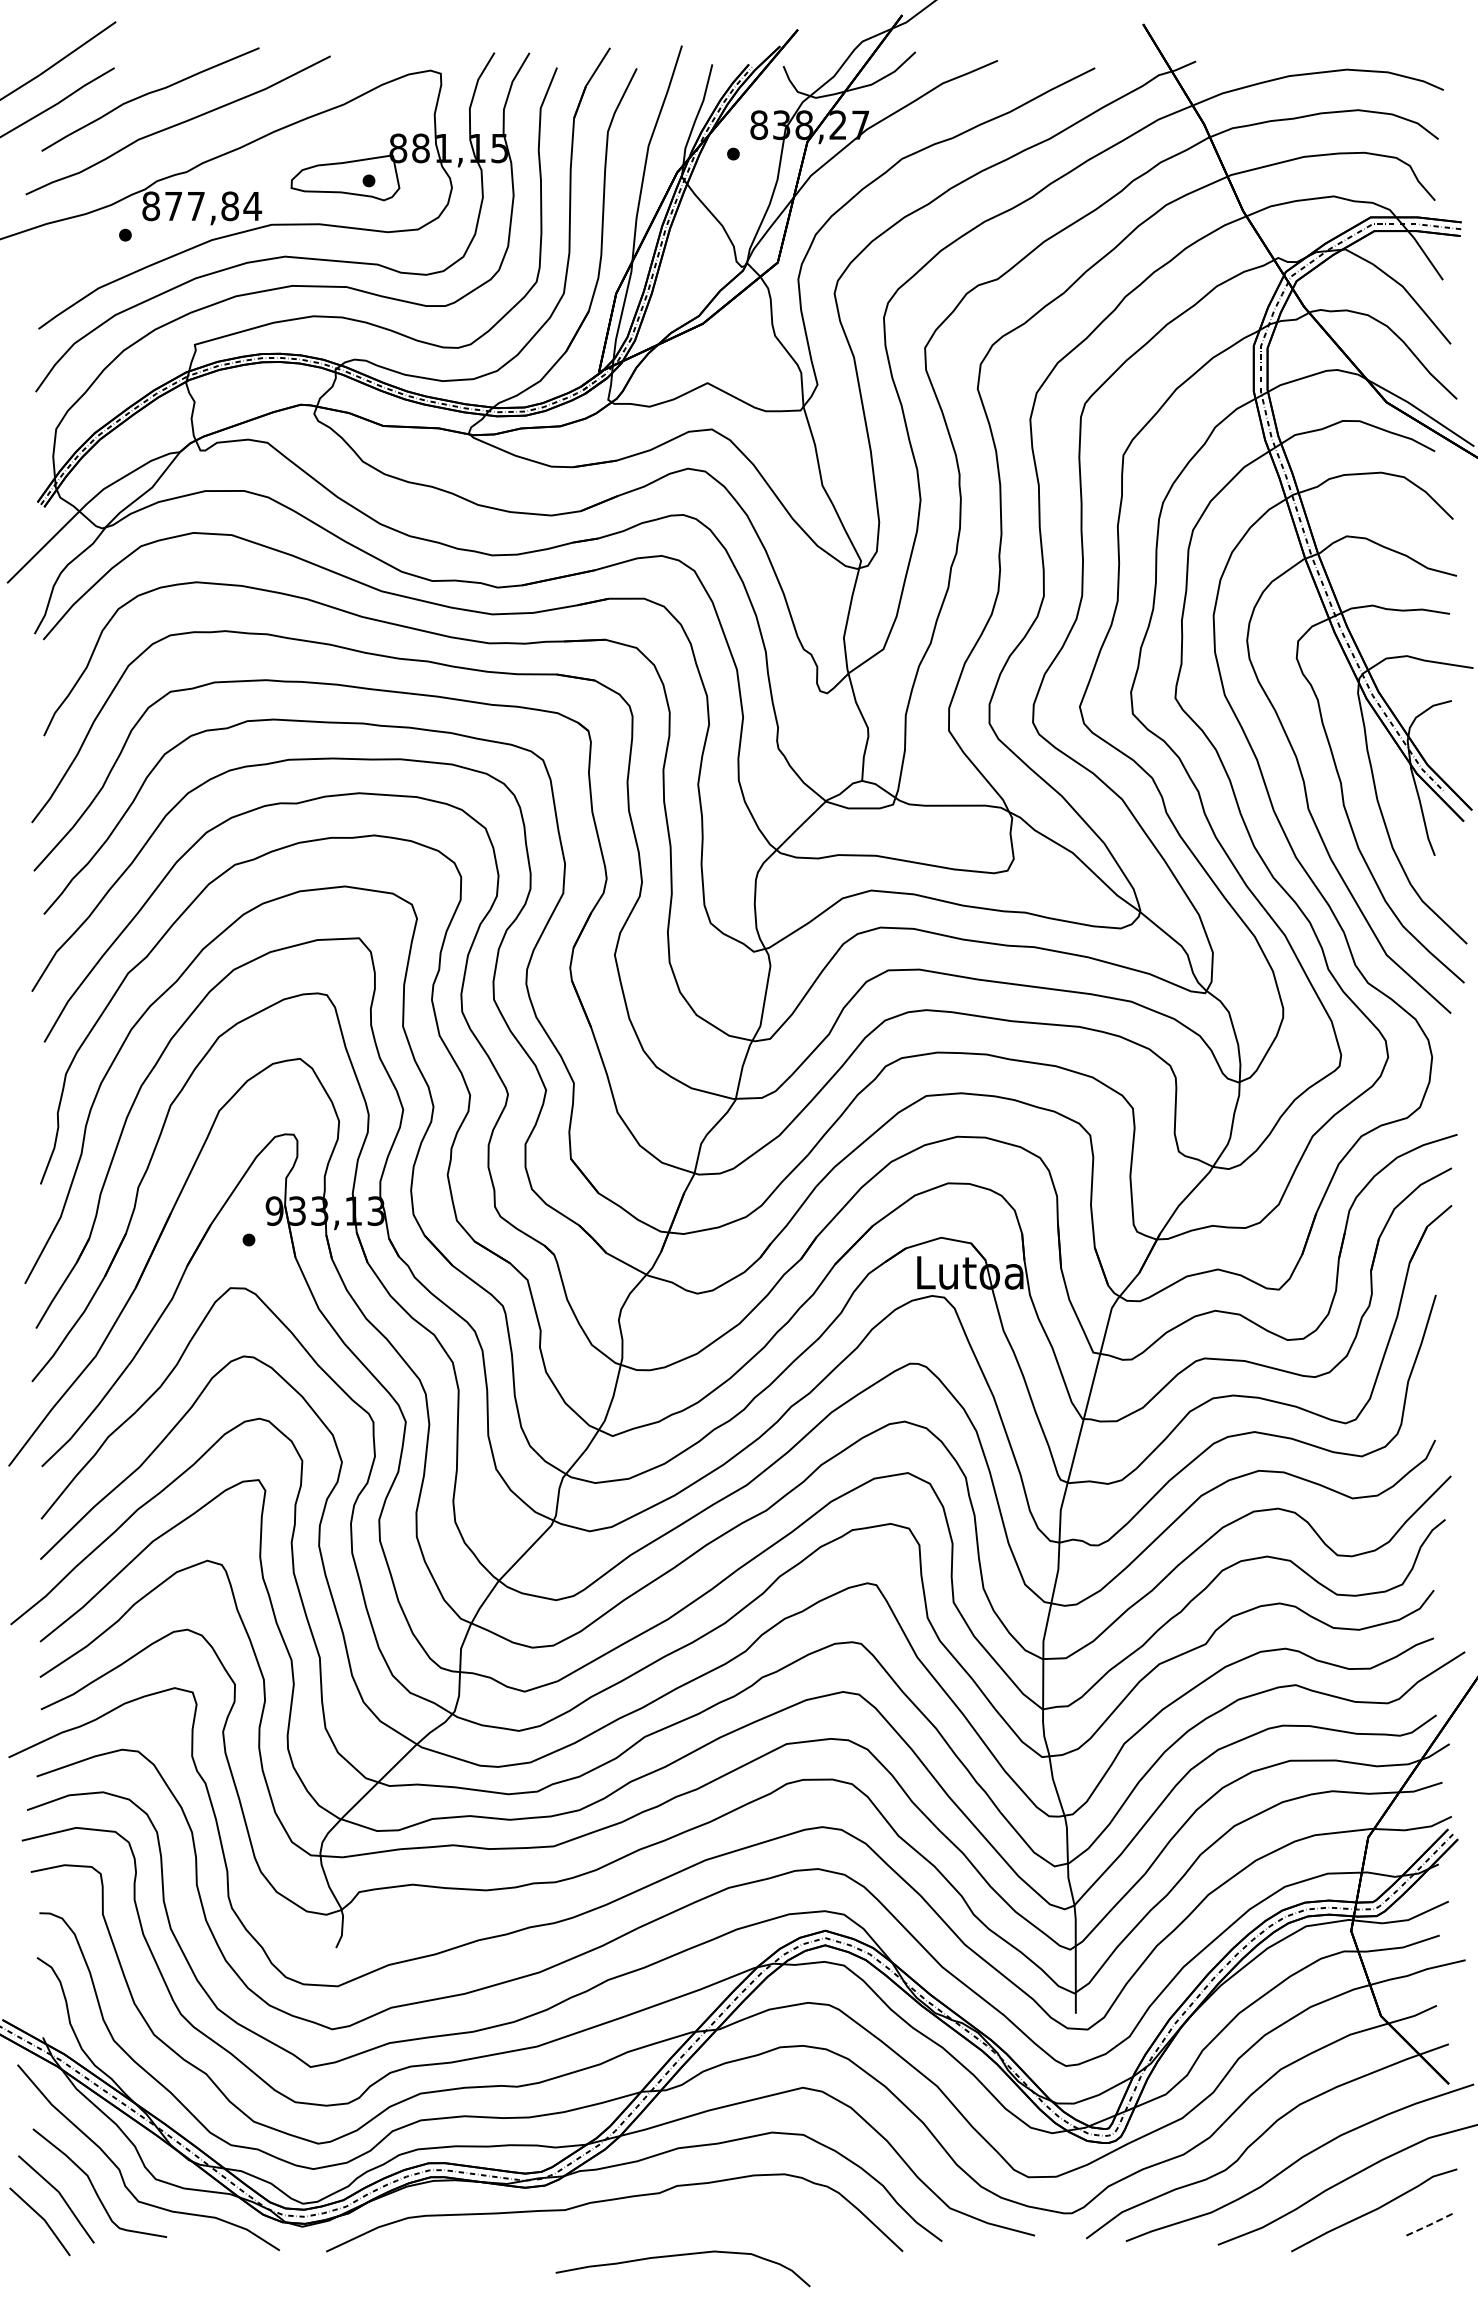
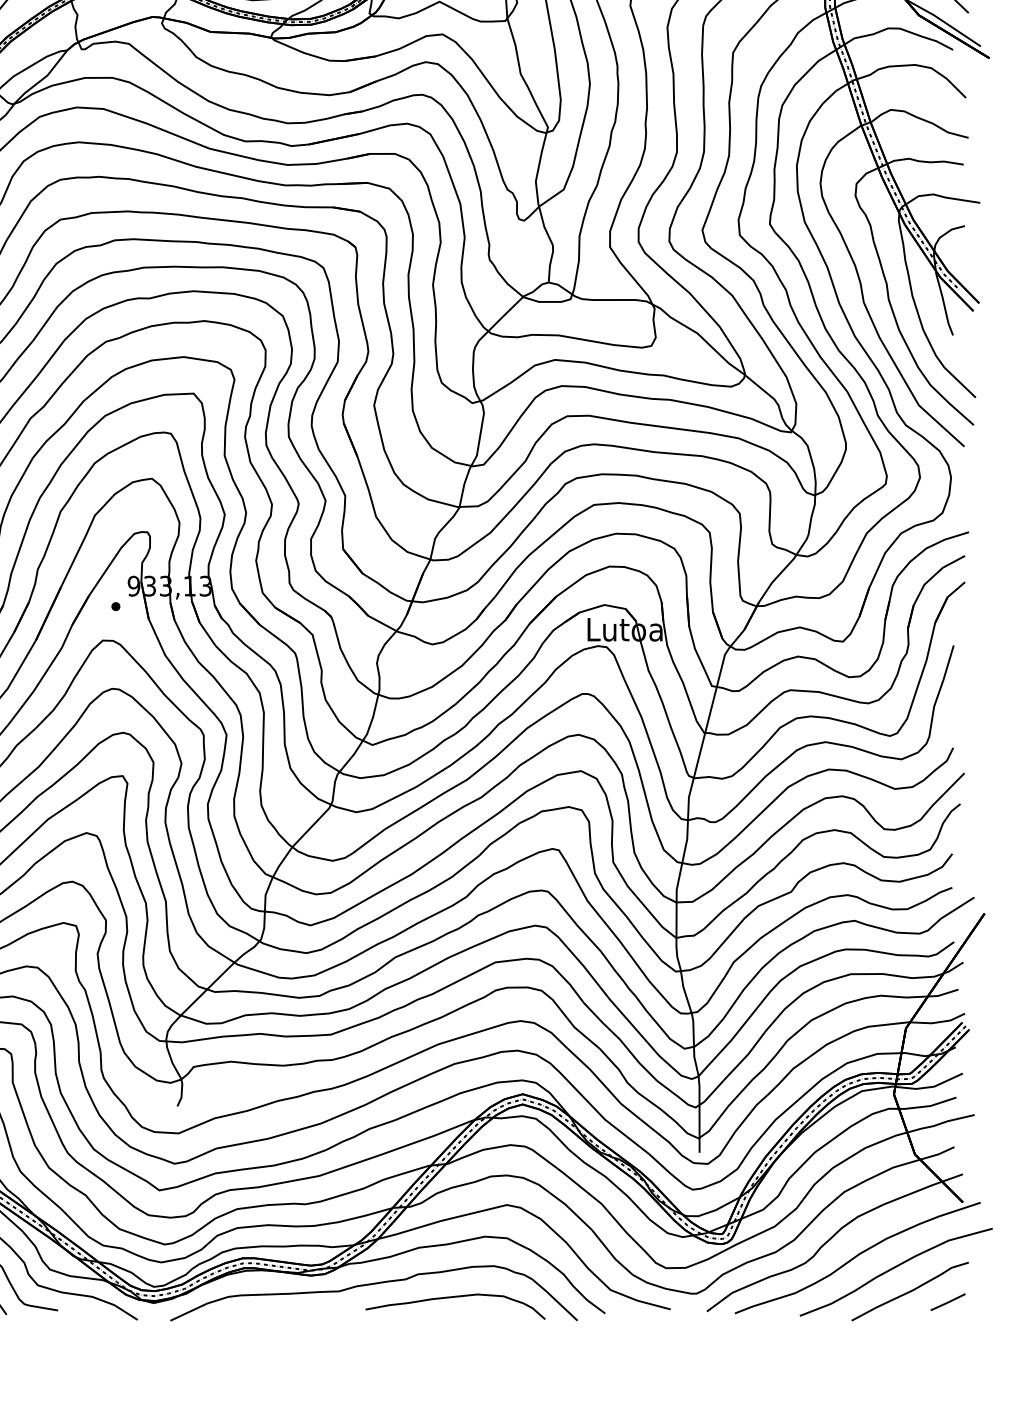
line: (1428, 2225) -> (948, 1302), dashed -> solid
curve: (678, 2256) -> (452, 1298), moved

